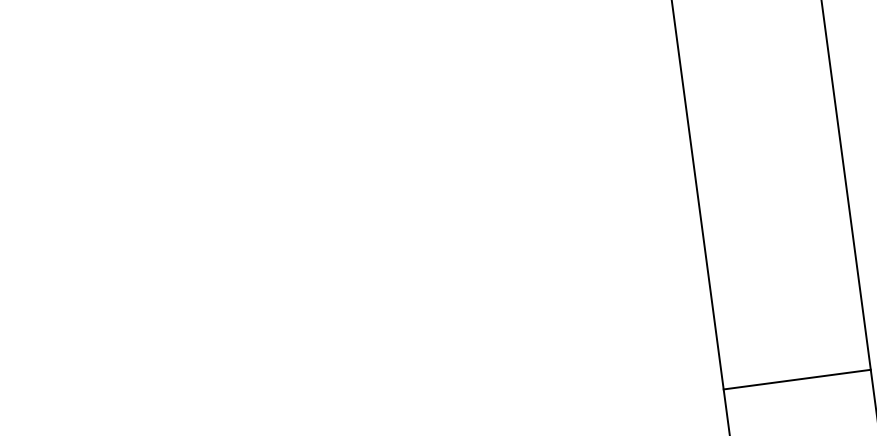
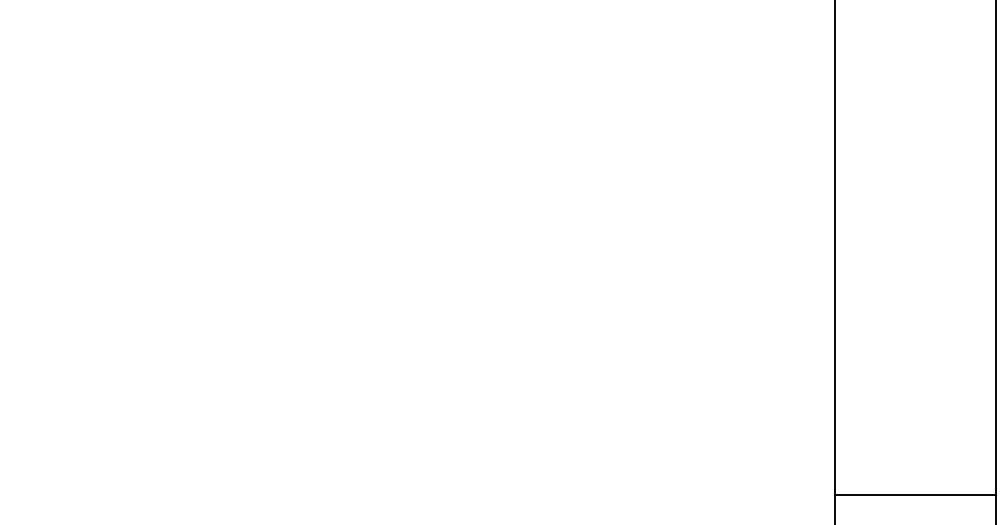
line: (797, 379) -> (915, 495), moved

